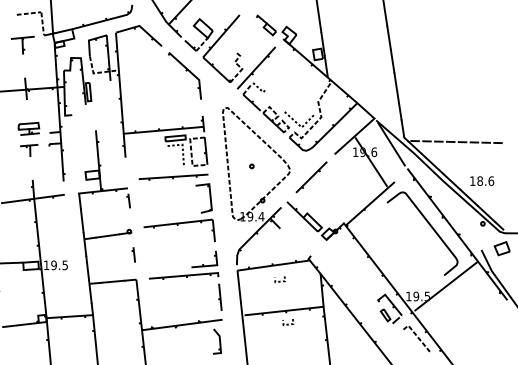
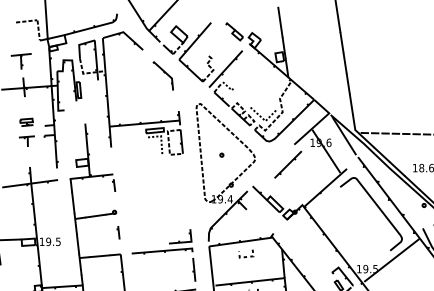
part: (22, 44) -> (21, 60), moved
part: (184, 75) -> (162, 75), size x0.7
part: (28, 128) -> (26, 122), size x0.7
part: (311, 177) -> (288, 164), moved
part: (176, 222) -> (155, 204), removed
part: (280, 279) -> (246, 254), size x1.6

